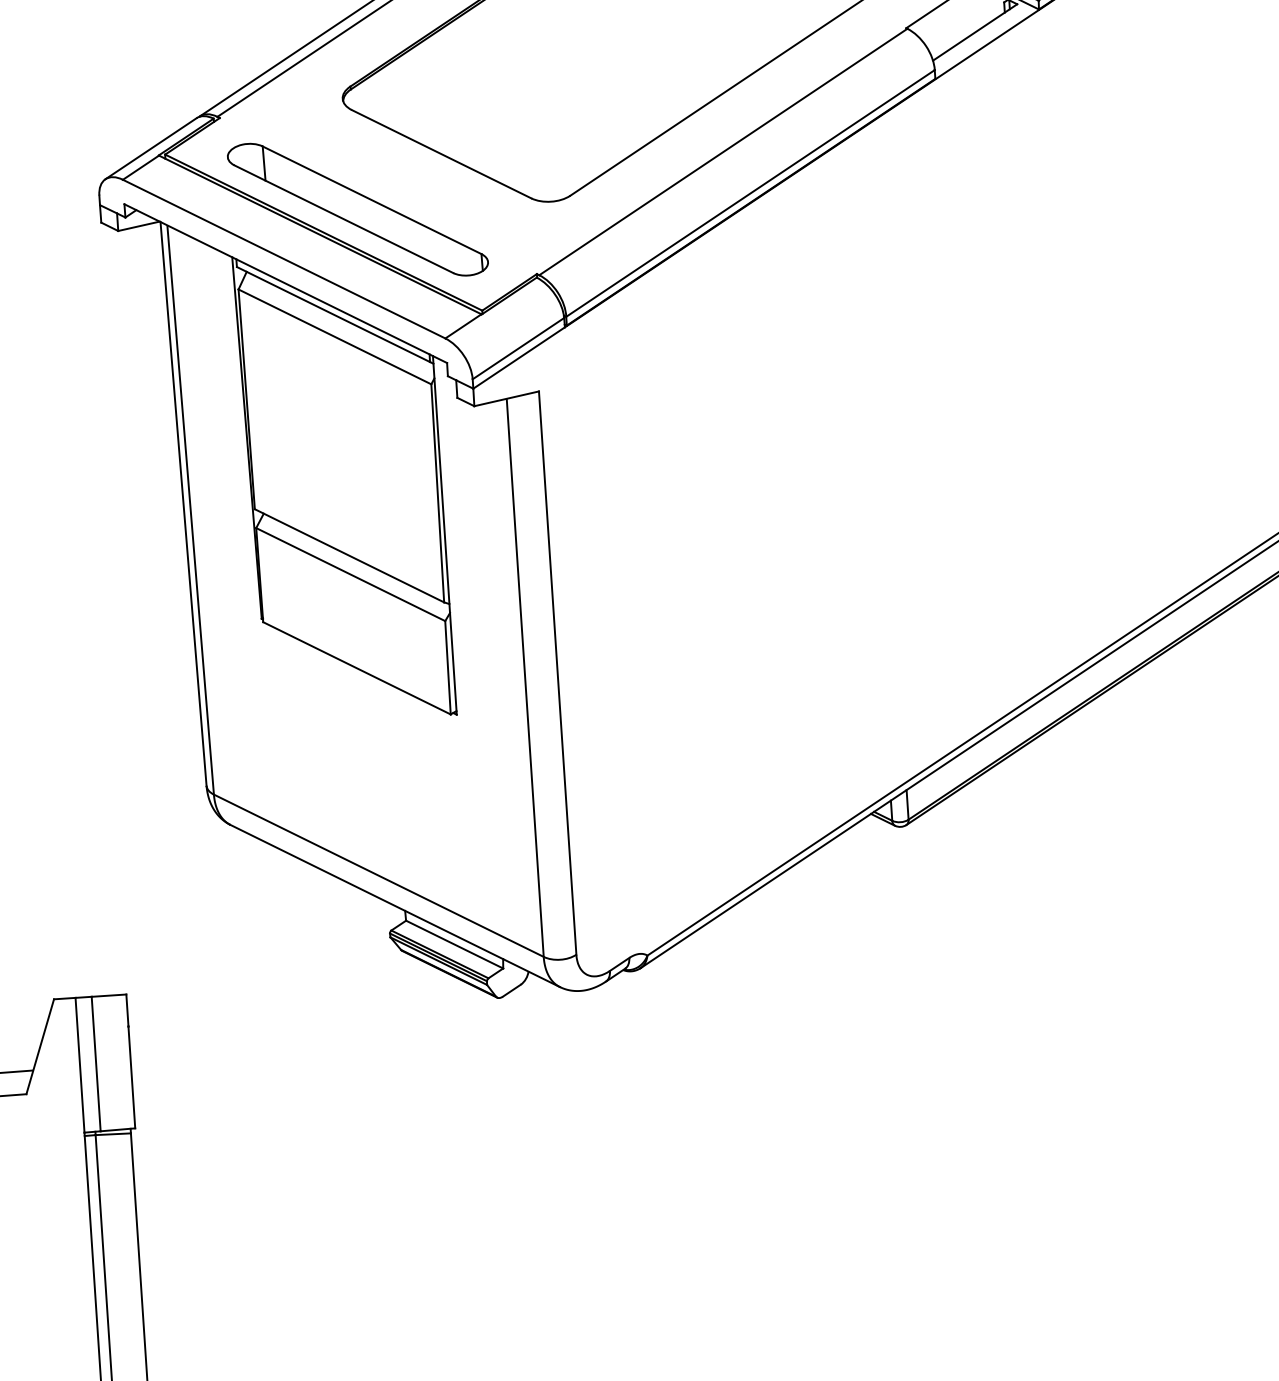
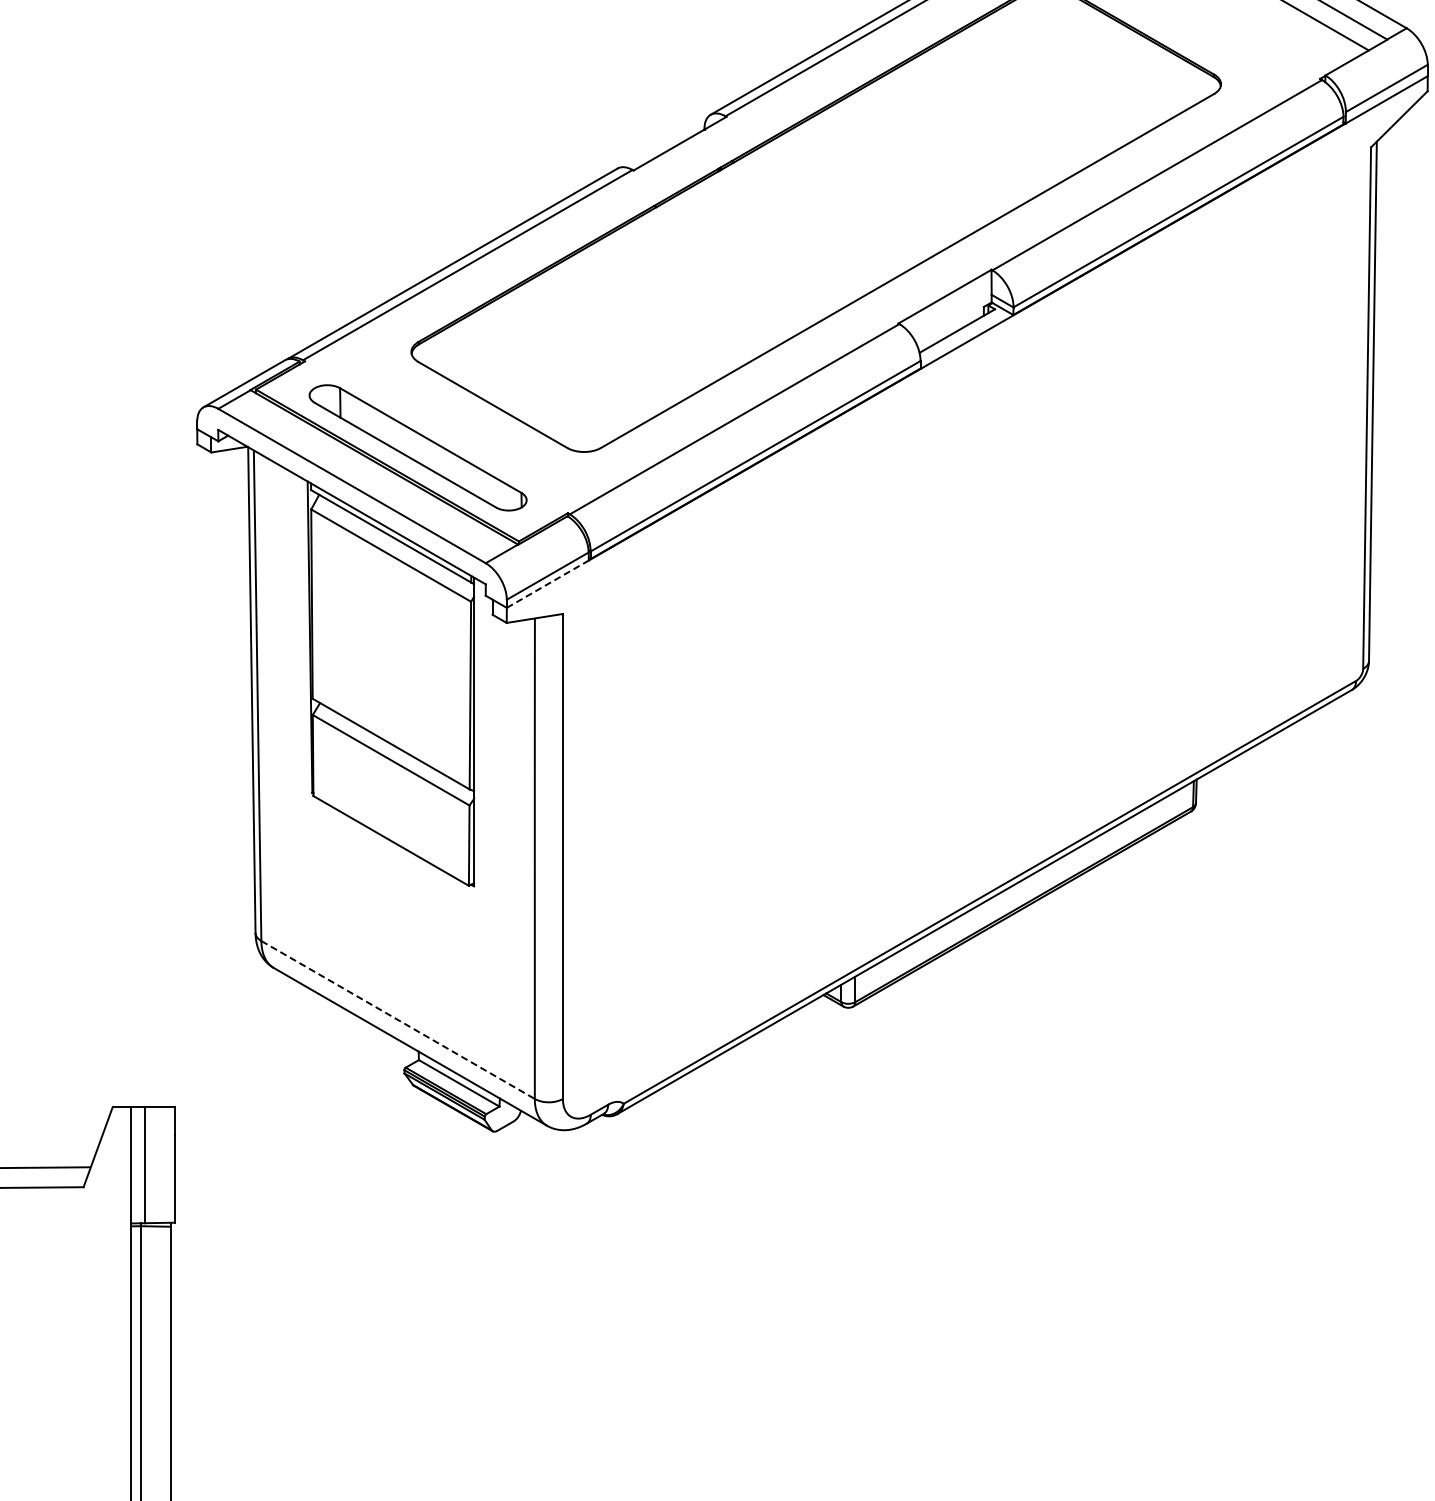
line: (519, 357) -> (548, 583), solid -> dashed
line: (379, 876) -> (398, 1020), solid -> dashed

